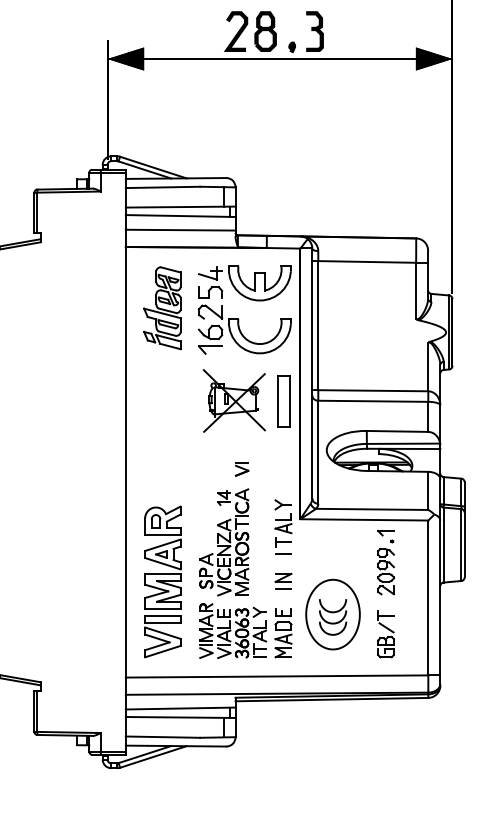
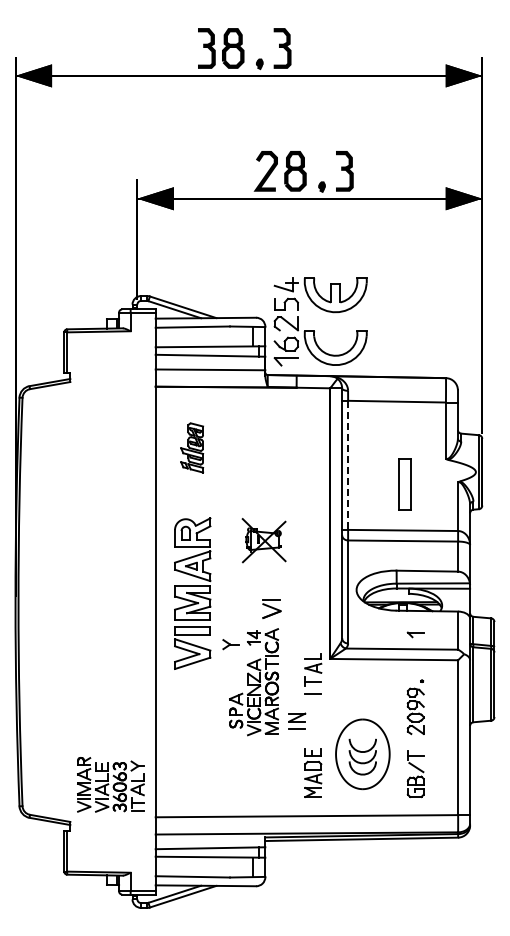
part: (161, 307) -> (191, 447), size x0.6
part: (238, 318) -> (314, 330), moved
line: (318, 325) -> (348, 465), solid -> dashed
part: (233, 400) -> (263, 540), size x0.7
part: (283, 401) -> (404, 484), moved
part: (241, 468) -> (271, 608), size x1.4
part: (282, 504) -> (230, 644), moved
part: (385, 532) -> (415, 634), moved
part: (283, 580) -> (297, 720), moved
part: (162, 581) -> (192, 593), moved
part: (232, 630) -> (110, 784), moved

